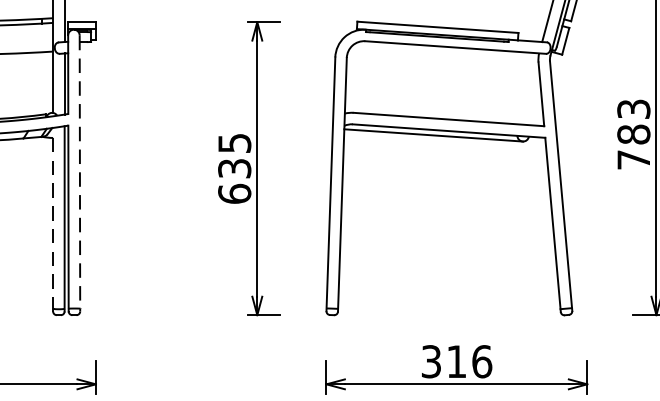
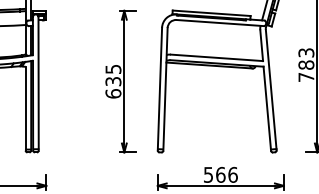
line: (79, 174) -> (38, 84), dashed -> solid
line: (52, 224) -> (25, 108), dashed -> solid
text: (443, 360) -> (214, 174), 316 -> 566

